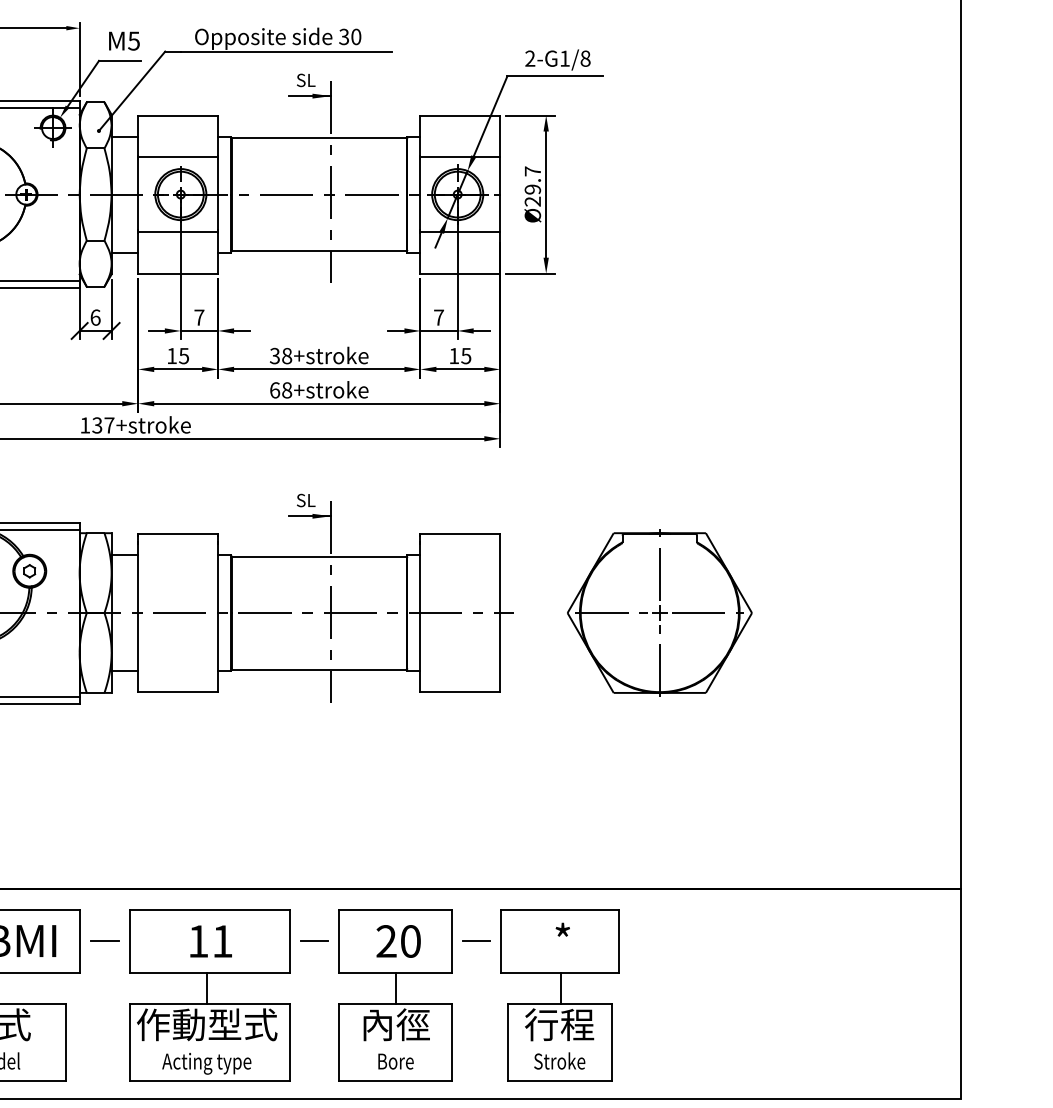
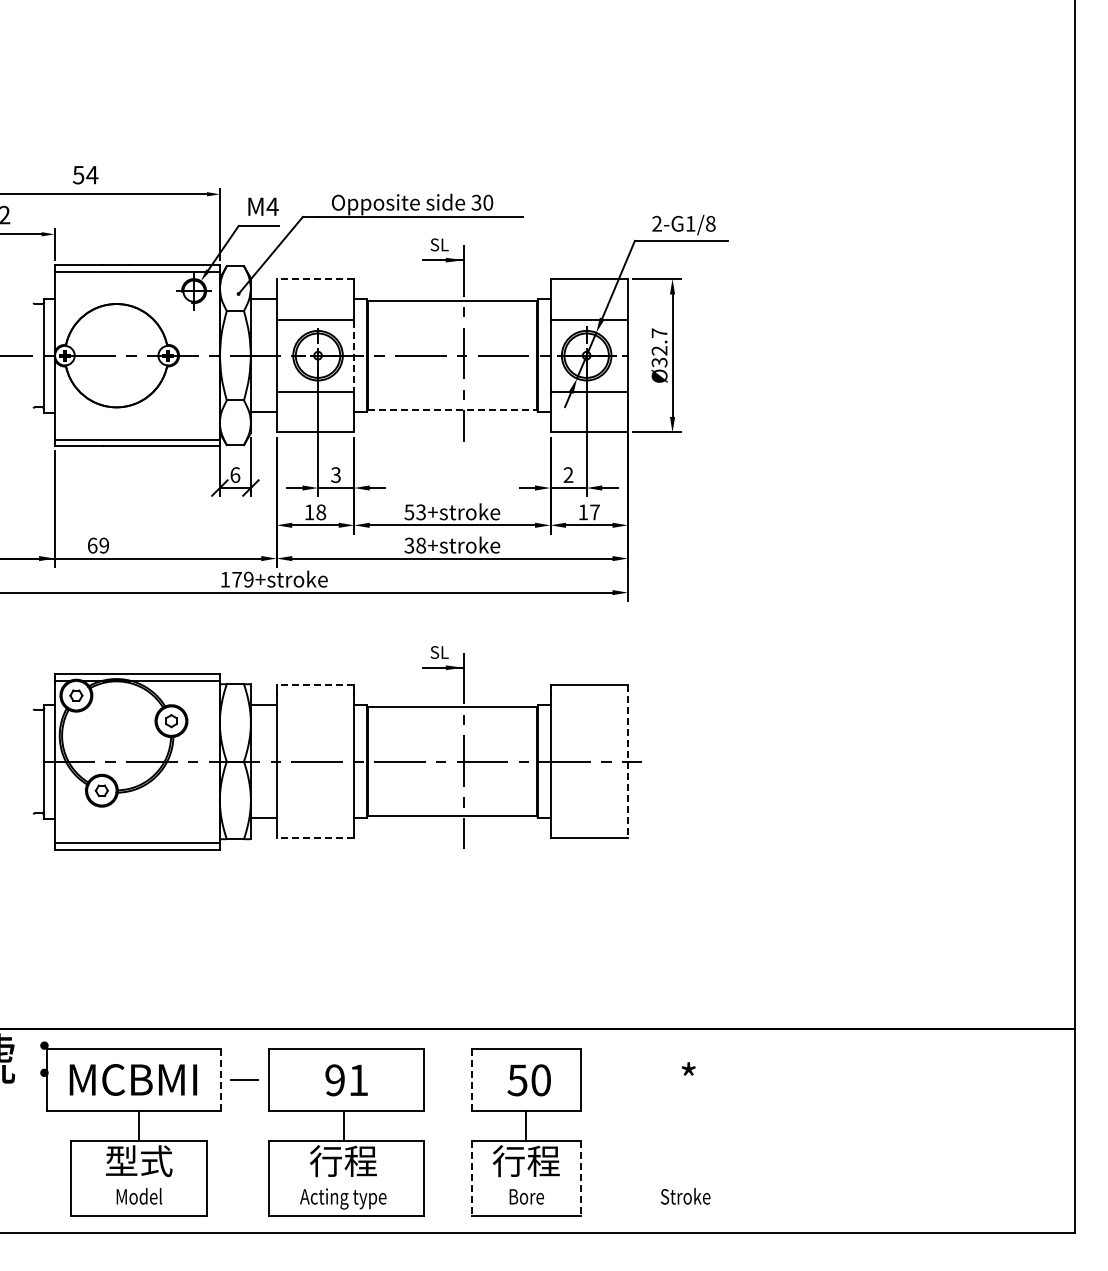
text: (133, 40) -> (272, 206), M5 -> M4
line: (178, 115) -> (315, 278), solid -> dashed
line: (218, 194) -> (354, 355), solid -> dashed
text: (532, 195) -> (659, 356), Ø29.7 -> Ø32.7
line: (319, 251) -> (452, 410), solid -> dashed
text: (438, 317) -> (568, 474), 7 -> 2
text: (198, 318) -> (335, 475), 7 -> 3
text: (184, 356) -> (321, 512), 15 -> 18
text: (281, 356) -> (415, 512), 38+stroke -> 53+stroke
text: (465, 356) -> (594, 512), 15 -> 17
text: (275, 390) -> (409, 545), 68+stroke -> 38+stroke
text: (102, 425) -> (242, 579), 137+stroke -> 179+stroke
line: (178, 533) -> (315, 684), solid -> dashed
line: (500, 612) -> (628, 761), solid -> dashed
part: (659, 612) -> (782, 761), removed
line: (178, 692) -> (315, 838), solid -> dashed
line: (80, 940) -> (220, 1079), solid -> dashed
line: (338, 940) -> (471, 1079), solid -> dashed
text: (197, 941) -> (334, 1080), 11 -> 91
line: (314, 941) -> (447, 1080), removed
text: (386, 941) -> (517, 1080), 20 -> 50
line: (476, 941) -> (604, 1080), removed
part: (559, 995) -> (685, 1132), removed
text: (207, 1025) -> (343, 1161), 作動型式 -> 行程
text: (394, 1025) -> (525, 1161), 內徑 -> 行程
line: (338, 1042) -> (471, 1178), solid -> dashed
line: (451, 1042) -> (580, 1178), solid -> dashed

